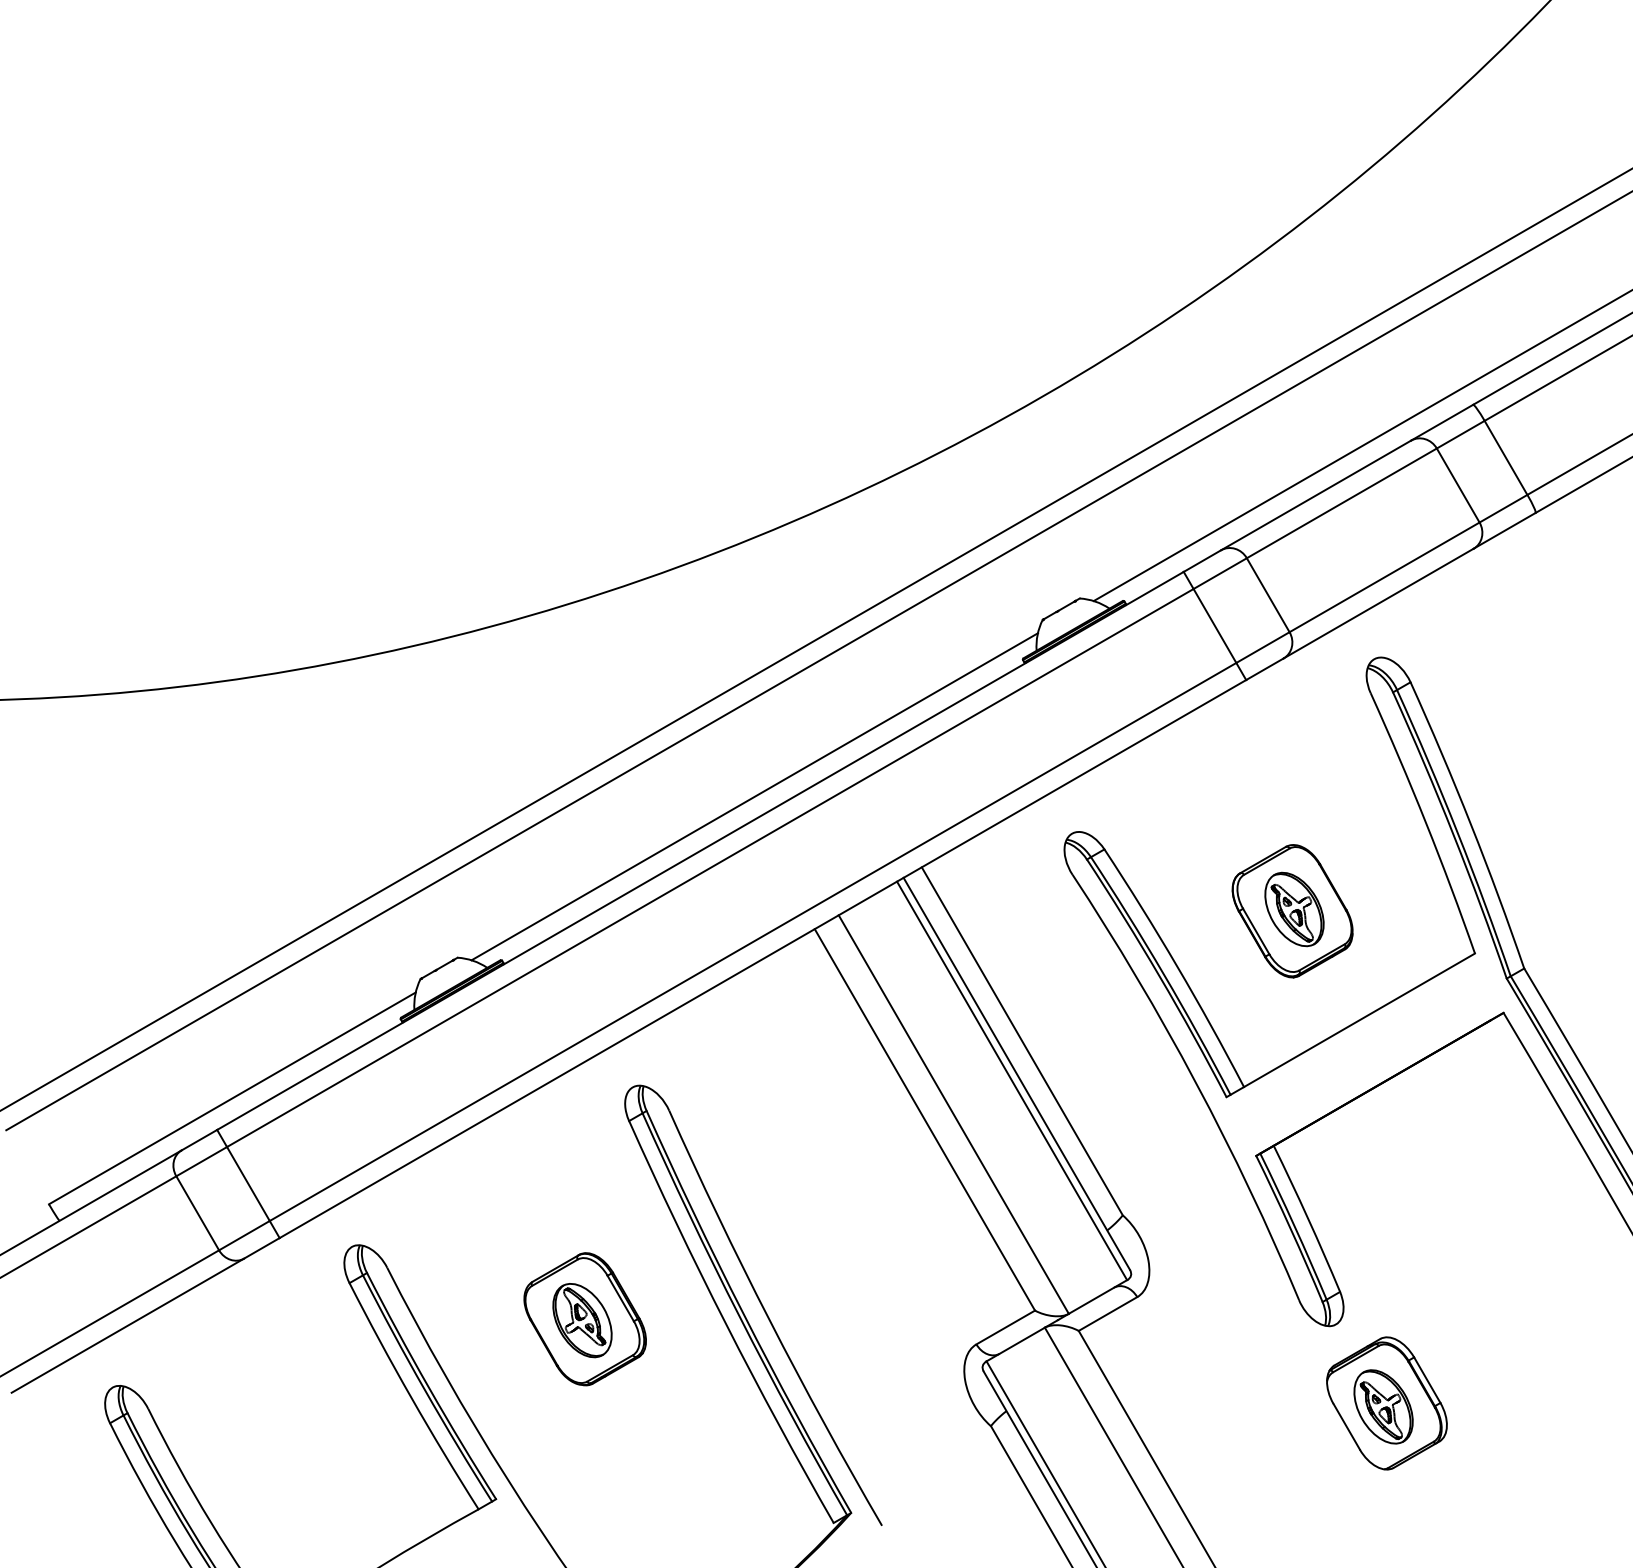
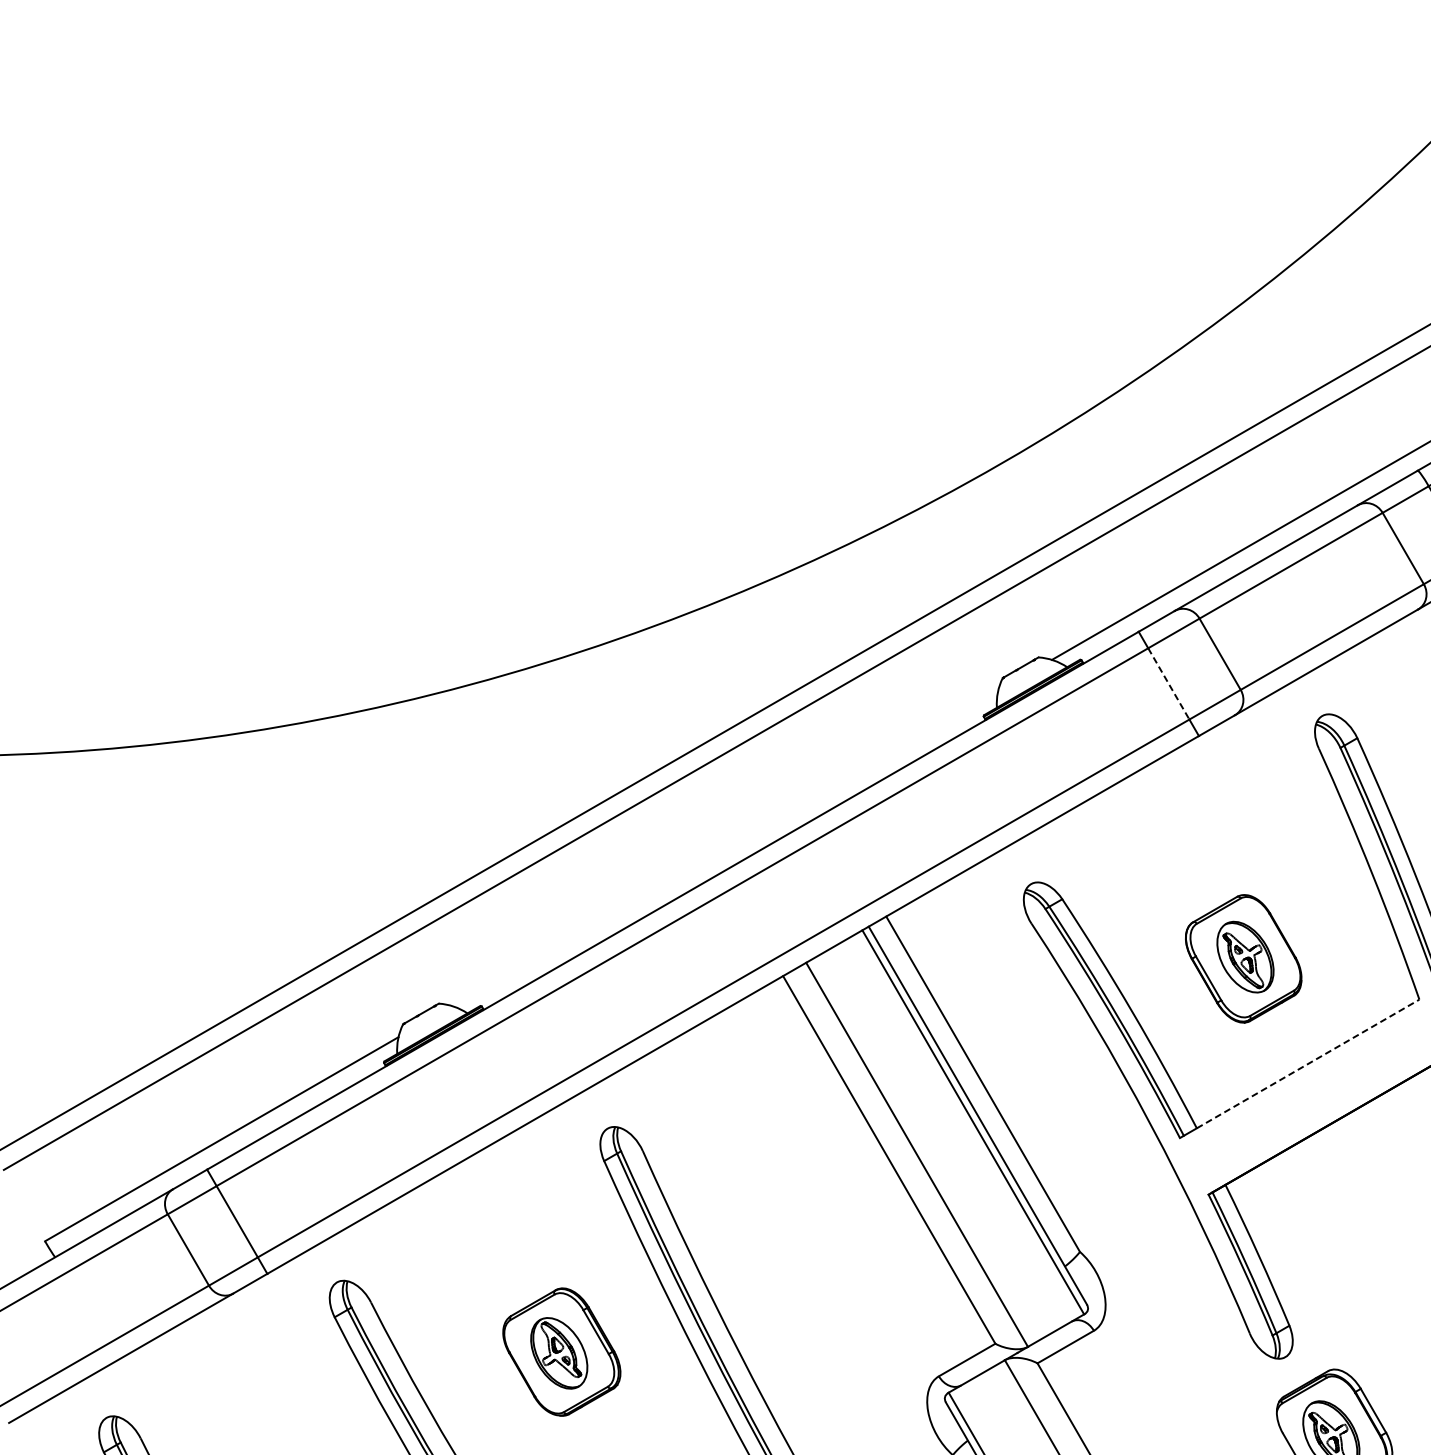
line: (1214, 625) -> (1168, 683), solid -> dashed
line: (754, 796) -> (725, 848), removed
line: (1359, 1020) -> (1308, 1064), solid -> dashed

